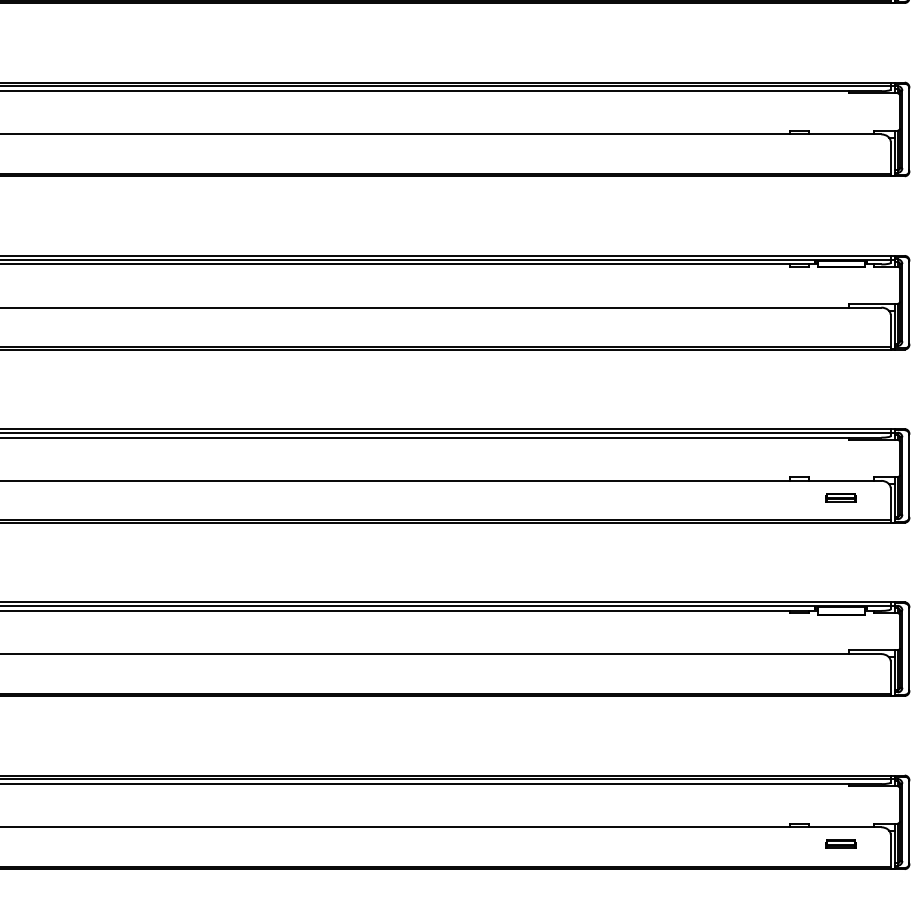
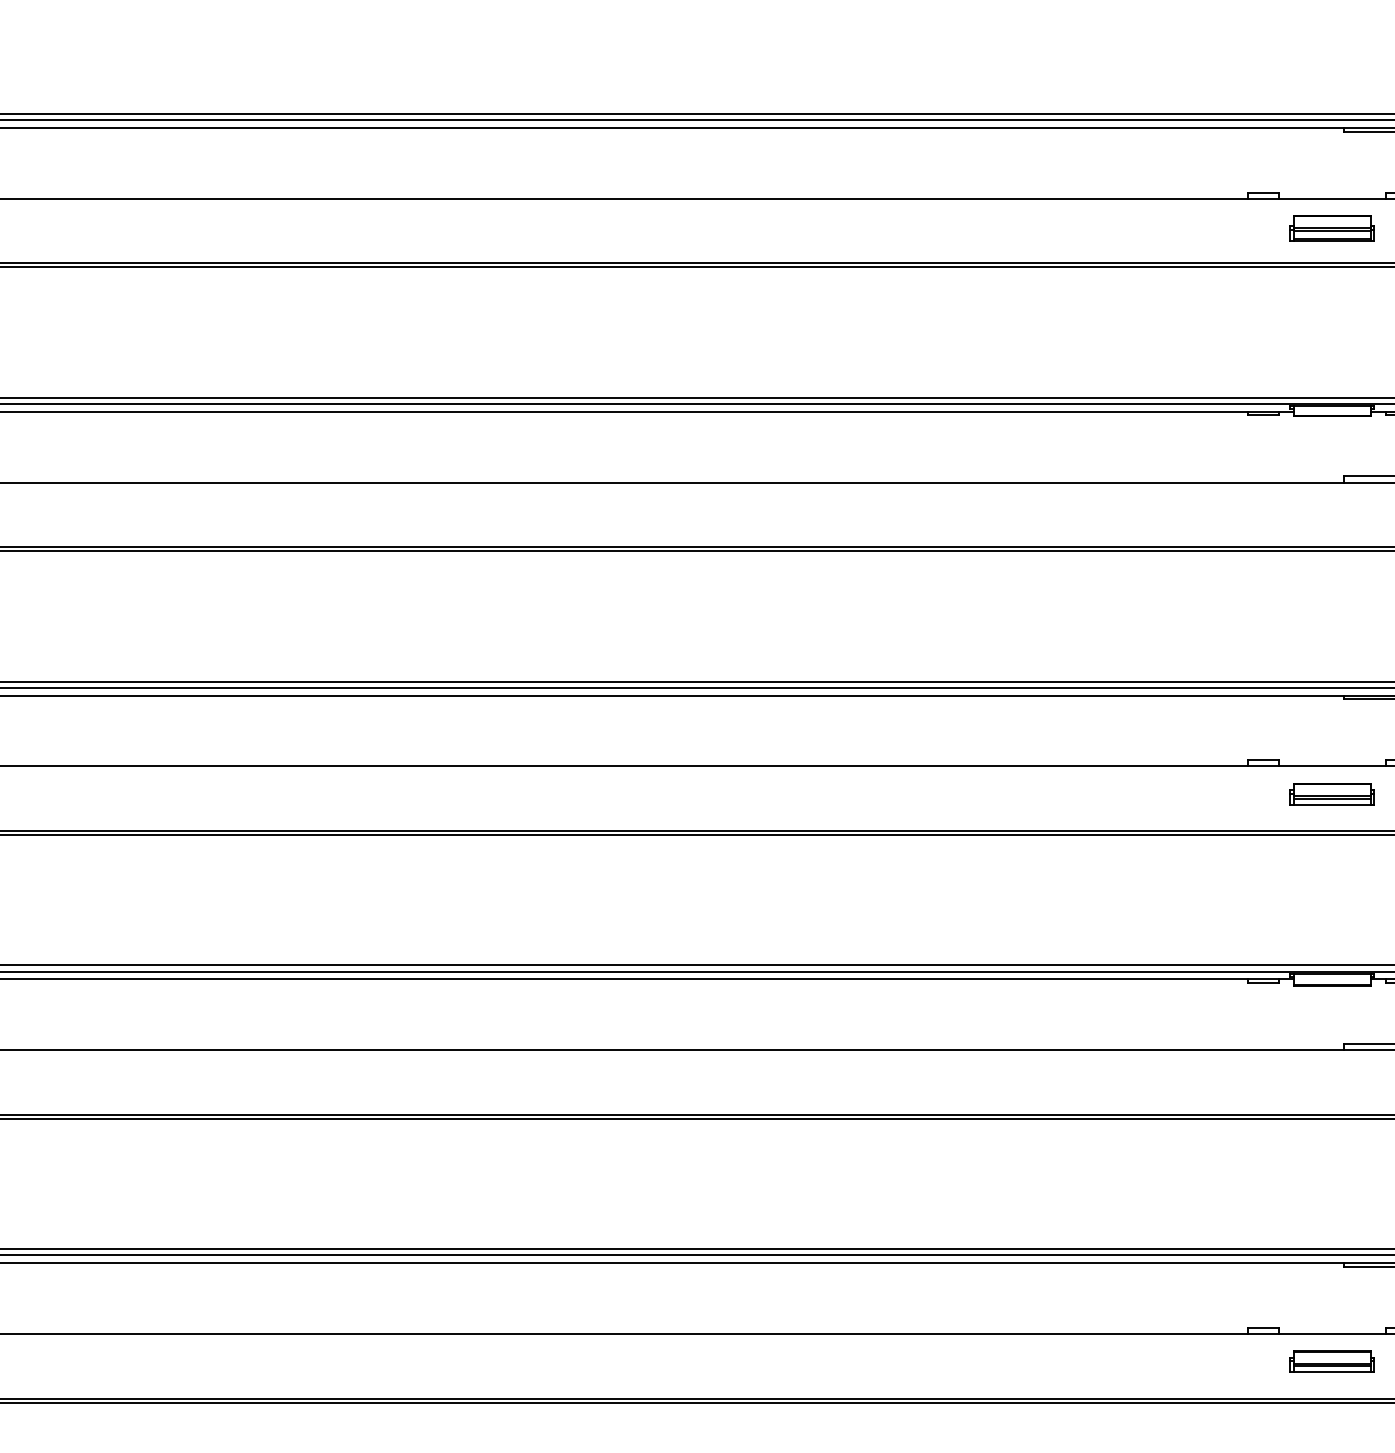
part: (840, 152) -> (1330, 228), added
part: (840, 497) -> (1330, 793), size x1.67
part: (840, 844) -> (1330, 1362), size x1.67

